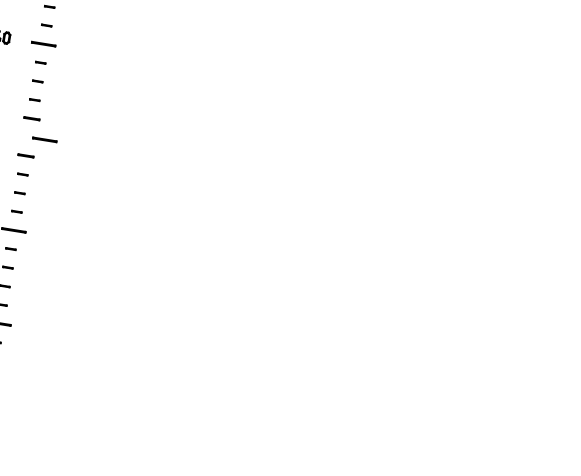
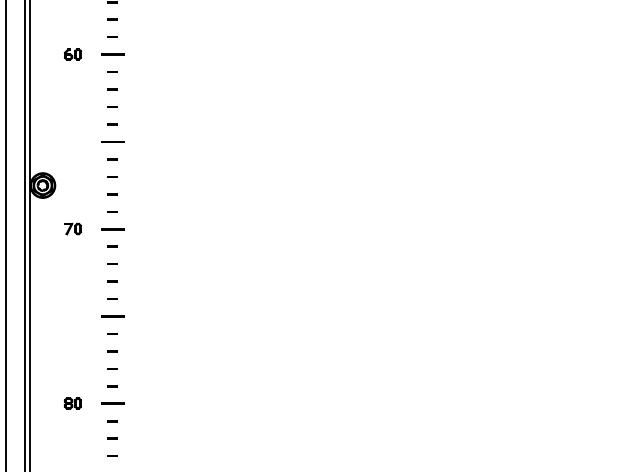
part: (31, 118) -> (112, 124), size x0.62
line: (44, 139) -> (112, 141), moved
part: (25, 156) -> (112, 159), size x0.62

